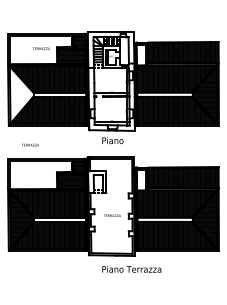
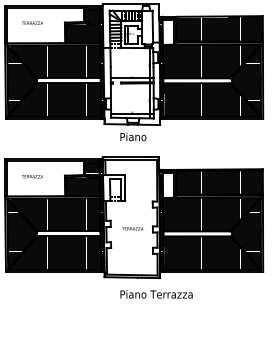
text: (41, 48) -> (32, 22), moved
hatch: (21, 95) -> (21, 81), added
text: (30, 144) -> (32, 175), moved

